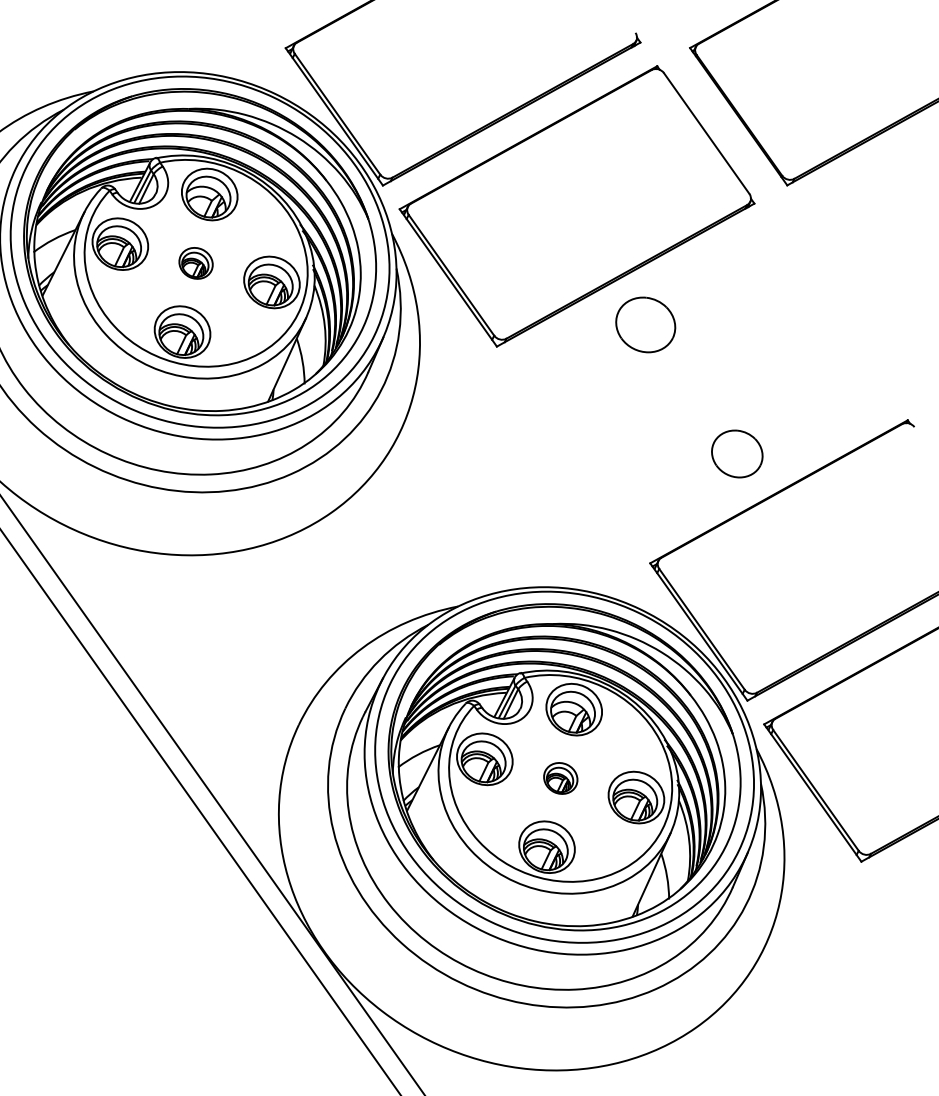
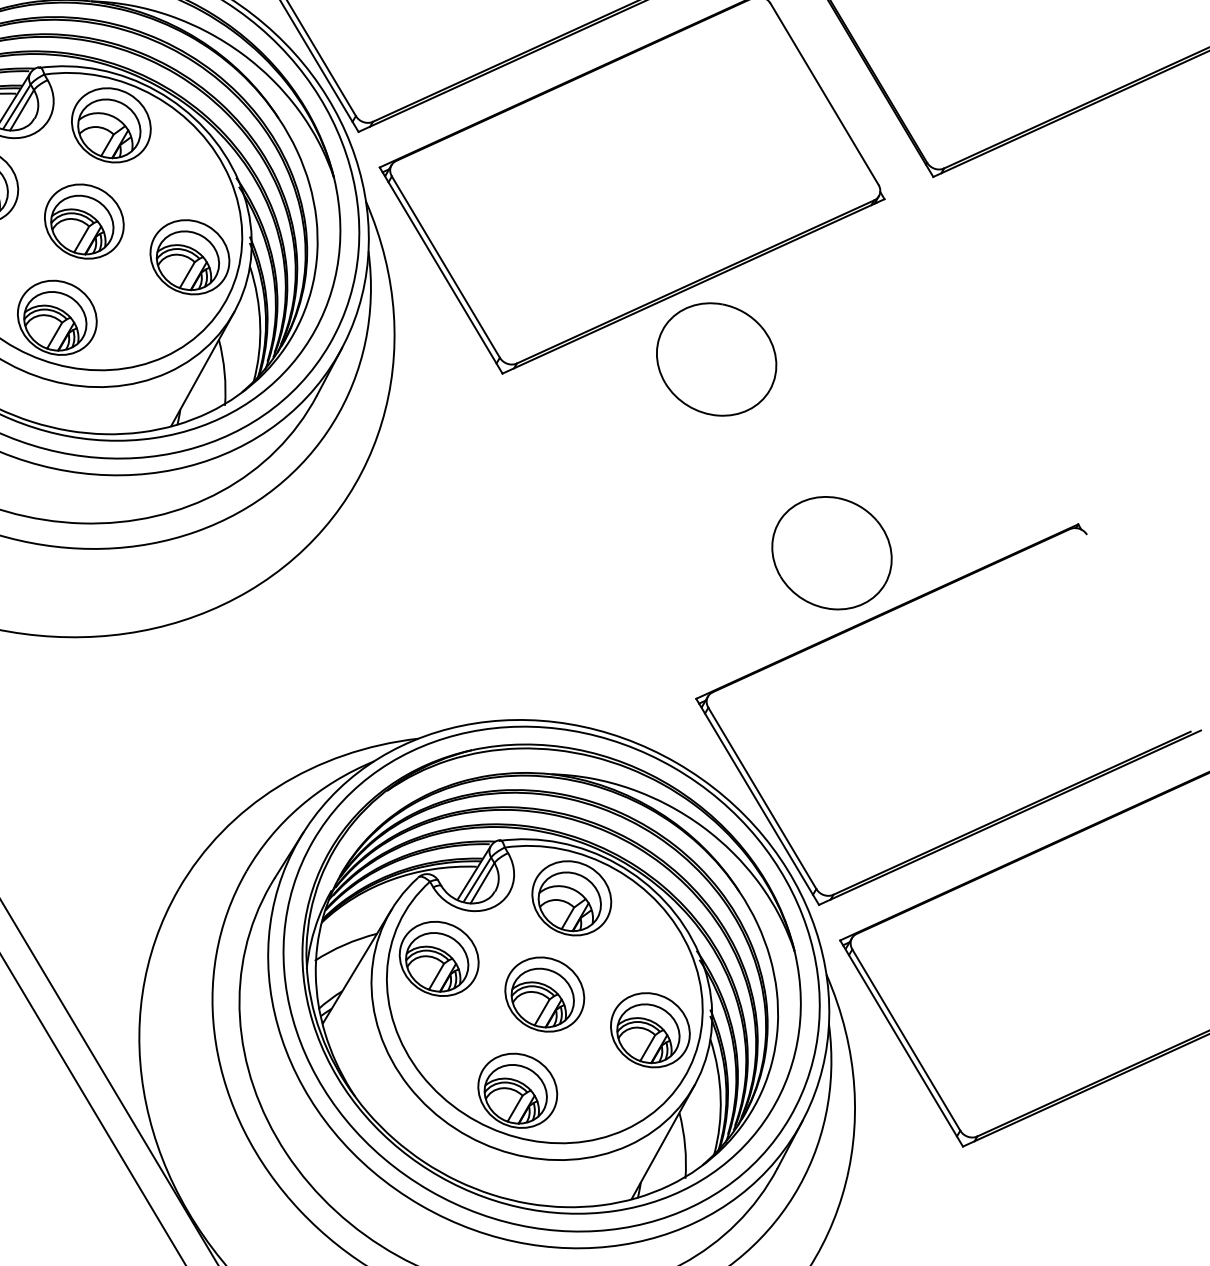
part: (195, 263) -> (83, 221), size x1.67
part: (645, 324) -> (716, 358), size x1.43
part: (737, 453) -> (832, 552), size x1.67
part: (560, 778) -> (544, 994), size x1.67

